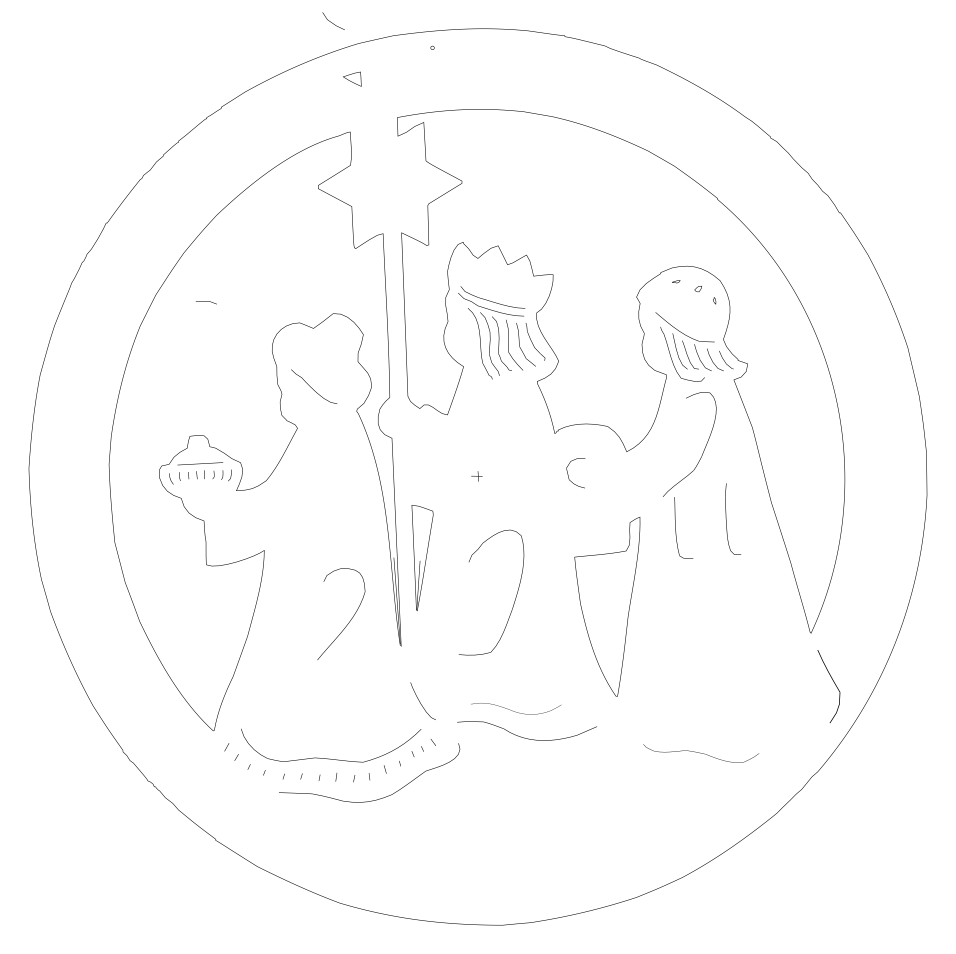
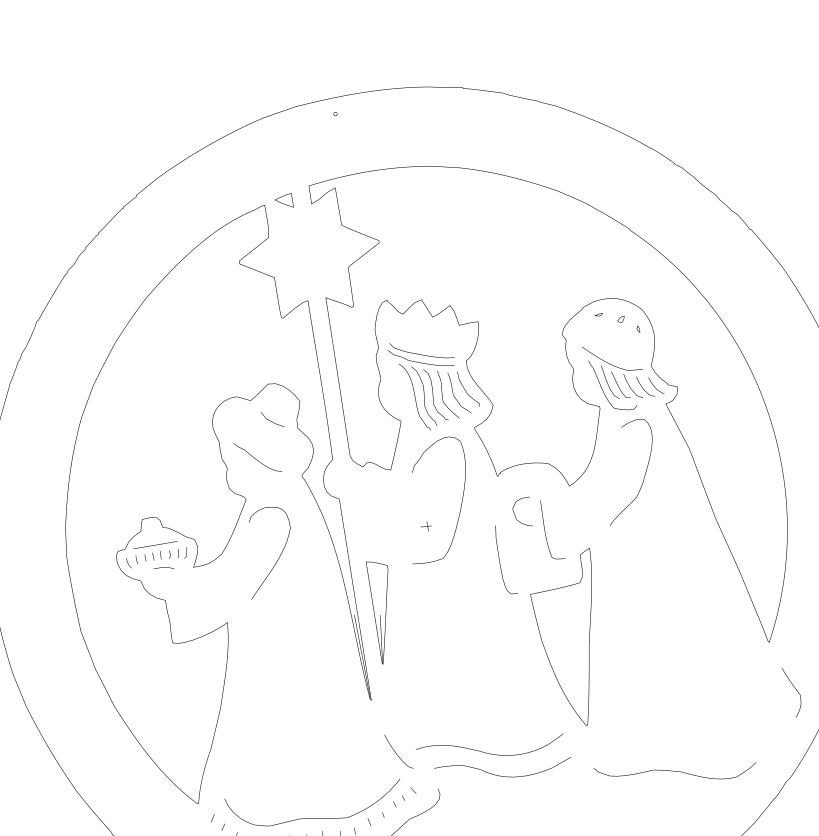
line: (332, 22) -> (271, 421), moved
part: (352, 78) -> (284, 200), moved
line: (205, 301) -> (163, 567), moved
part: (732, 518) -> (505, 559), moved
part: (675, 527) -> (544, 530), moved
part: (514, 600) -> (460, 505), moved
part: (351, 618) -> (280, 555), moved
part: (828, 686) -> (792, 692), size x0.71
part: (515, 708) -> (489, 748), size x1.67
part: (700, 753) -> (674, 771), size x1.43

